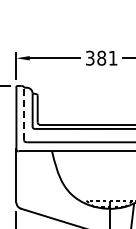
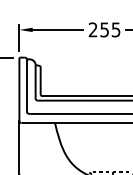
text: (101, 57) -> (104, 29), 381 -> 255
line: (24, 113) -> (27, 85), dashed -> solid

